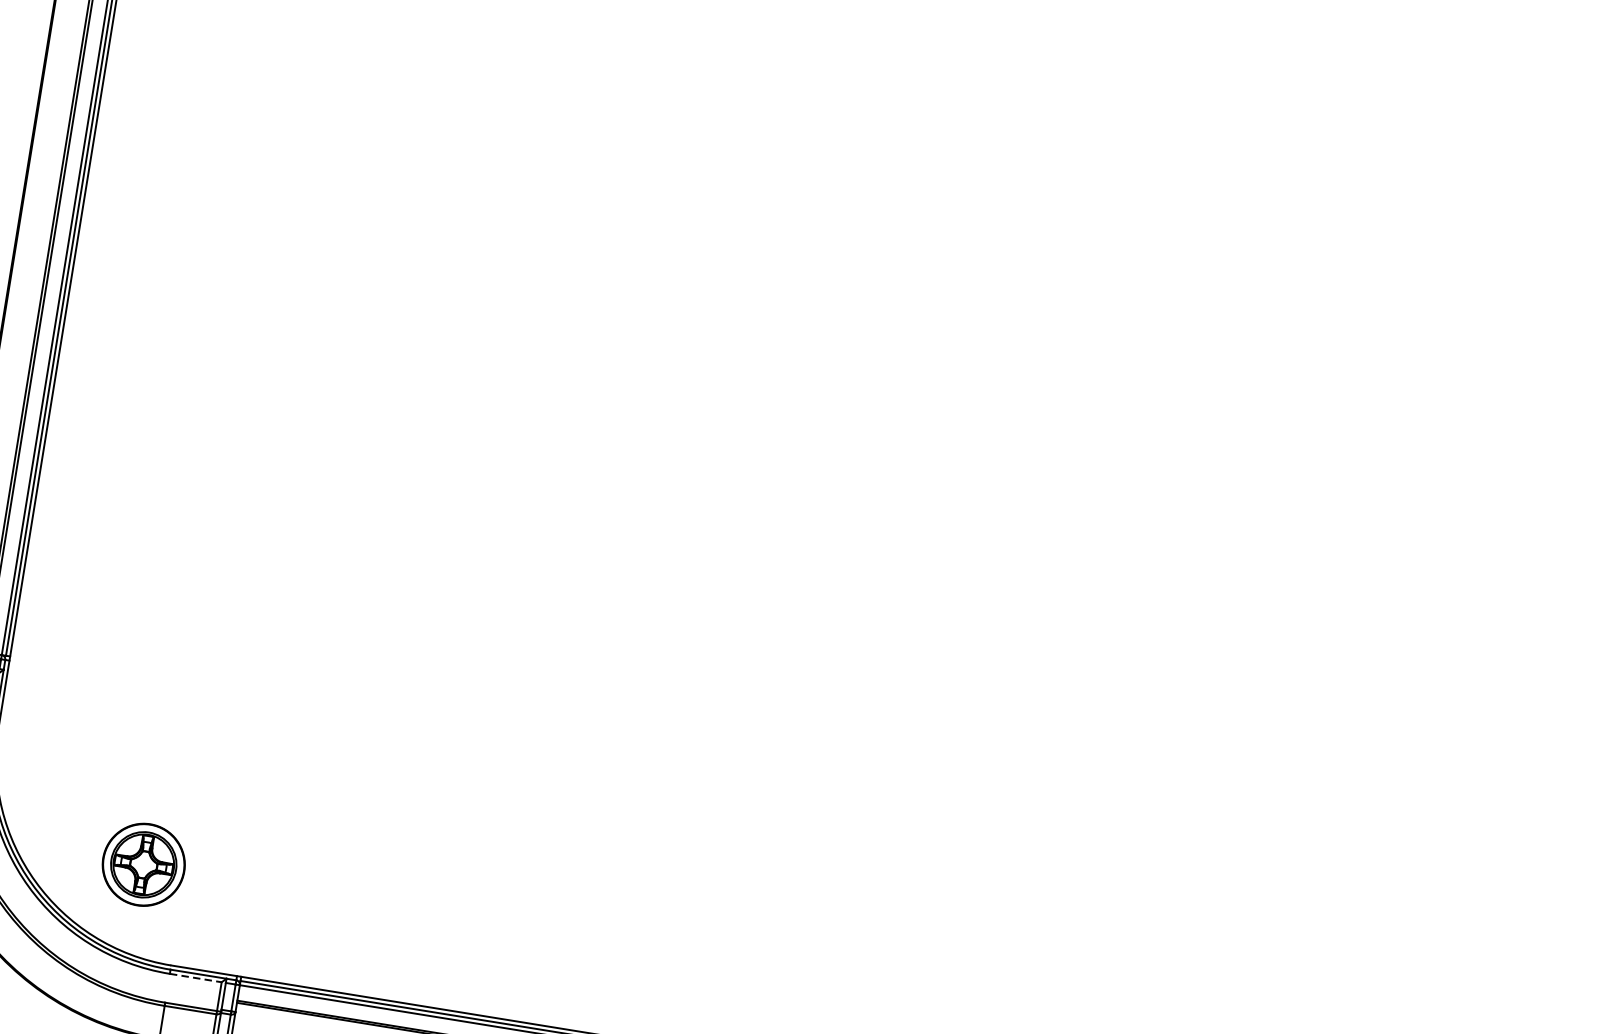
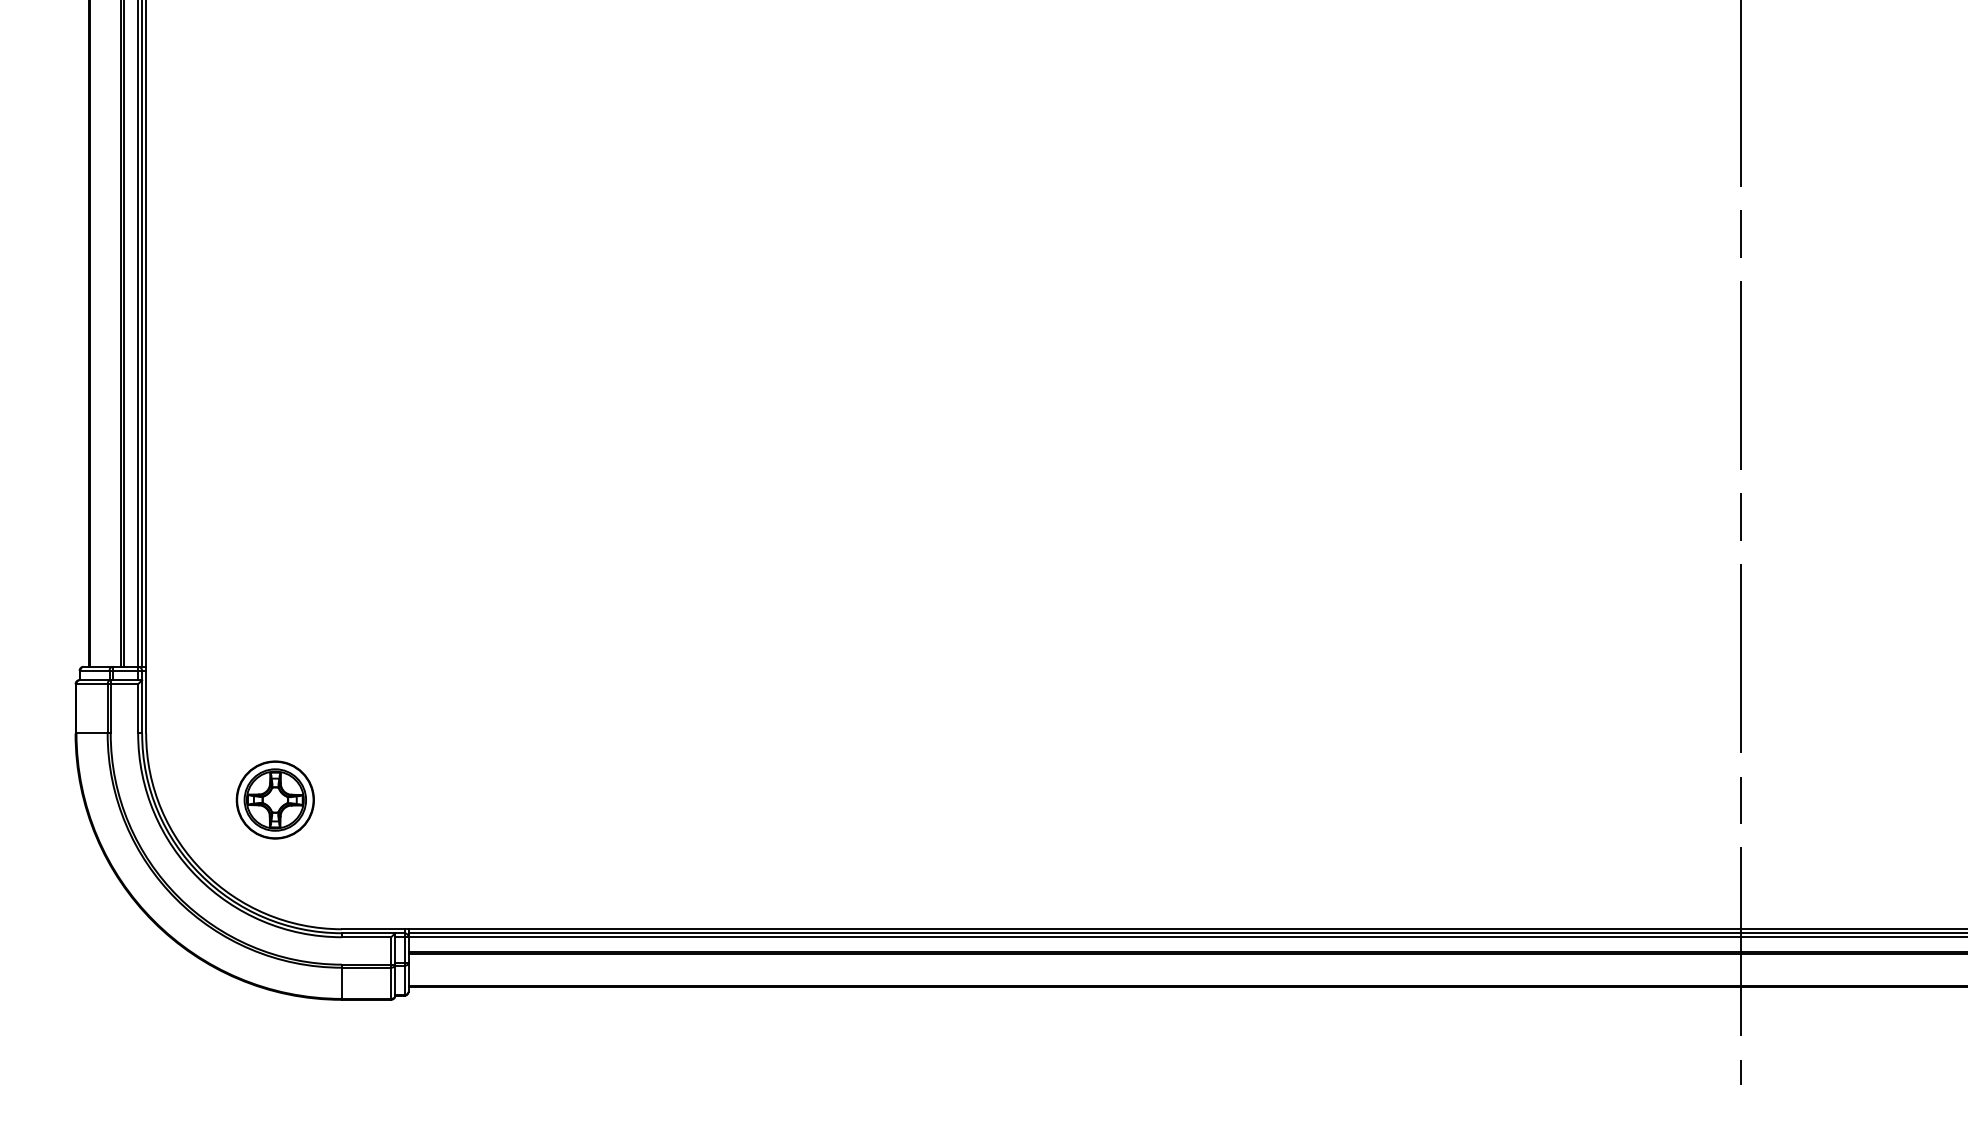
part: (142, 864) -> (274, 799), moved
line: (195, 978) -> (366, 937), dashed -> solid

